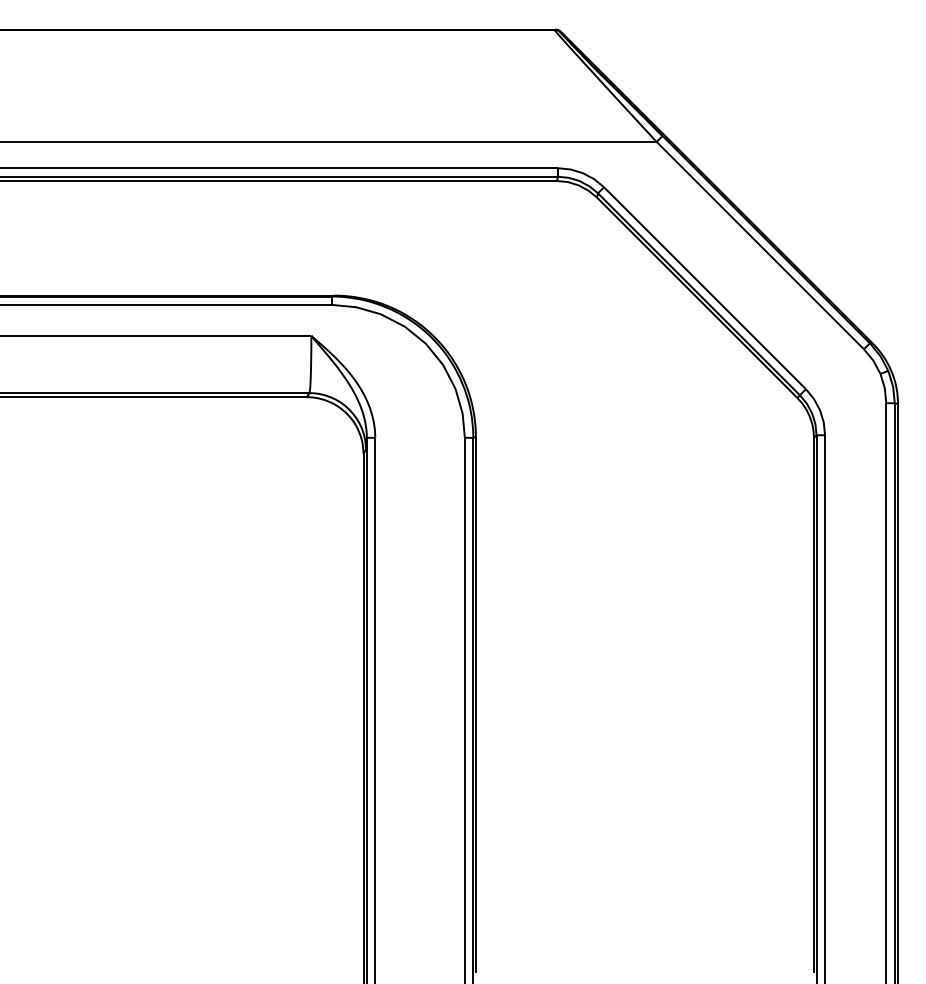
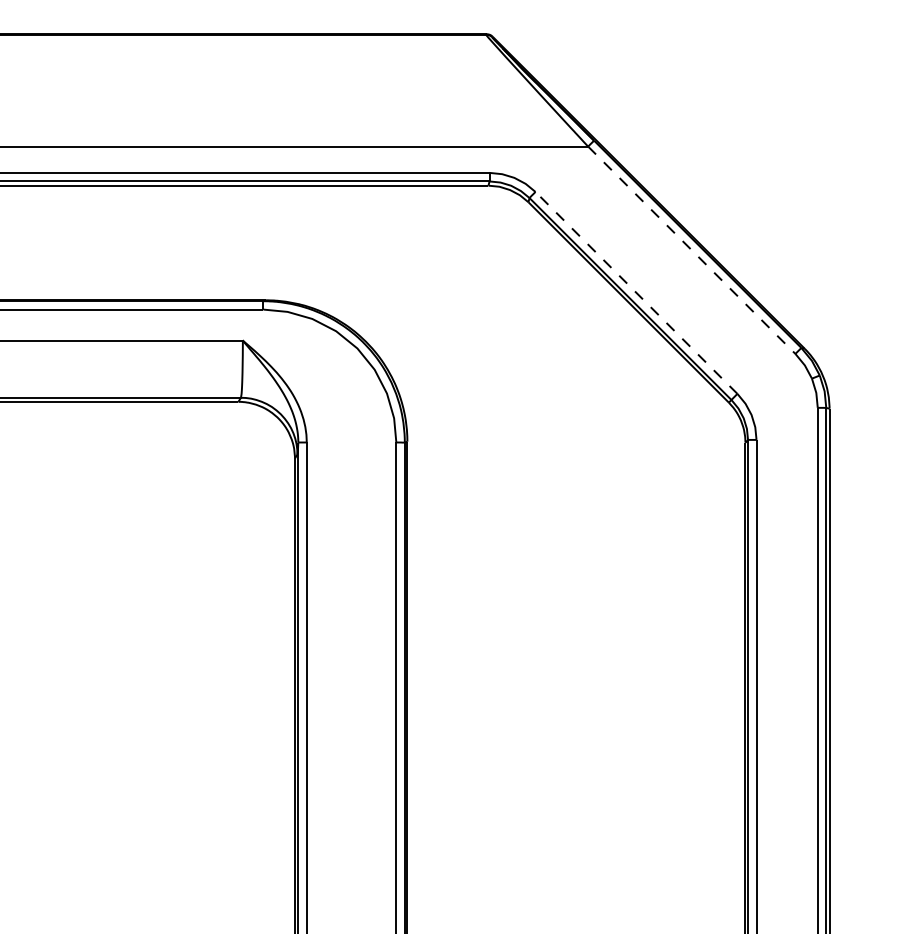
line: (760, 245) -> (691, 250), solid -> dashed
line: (705, 288) -> (636, 293), solid -> dashed

